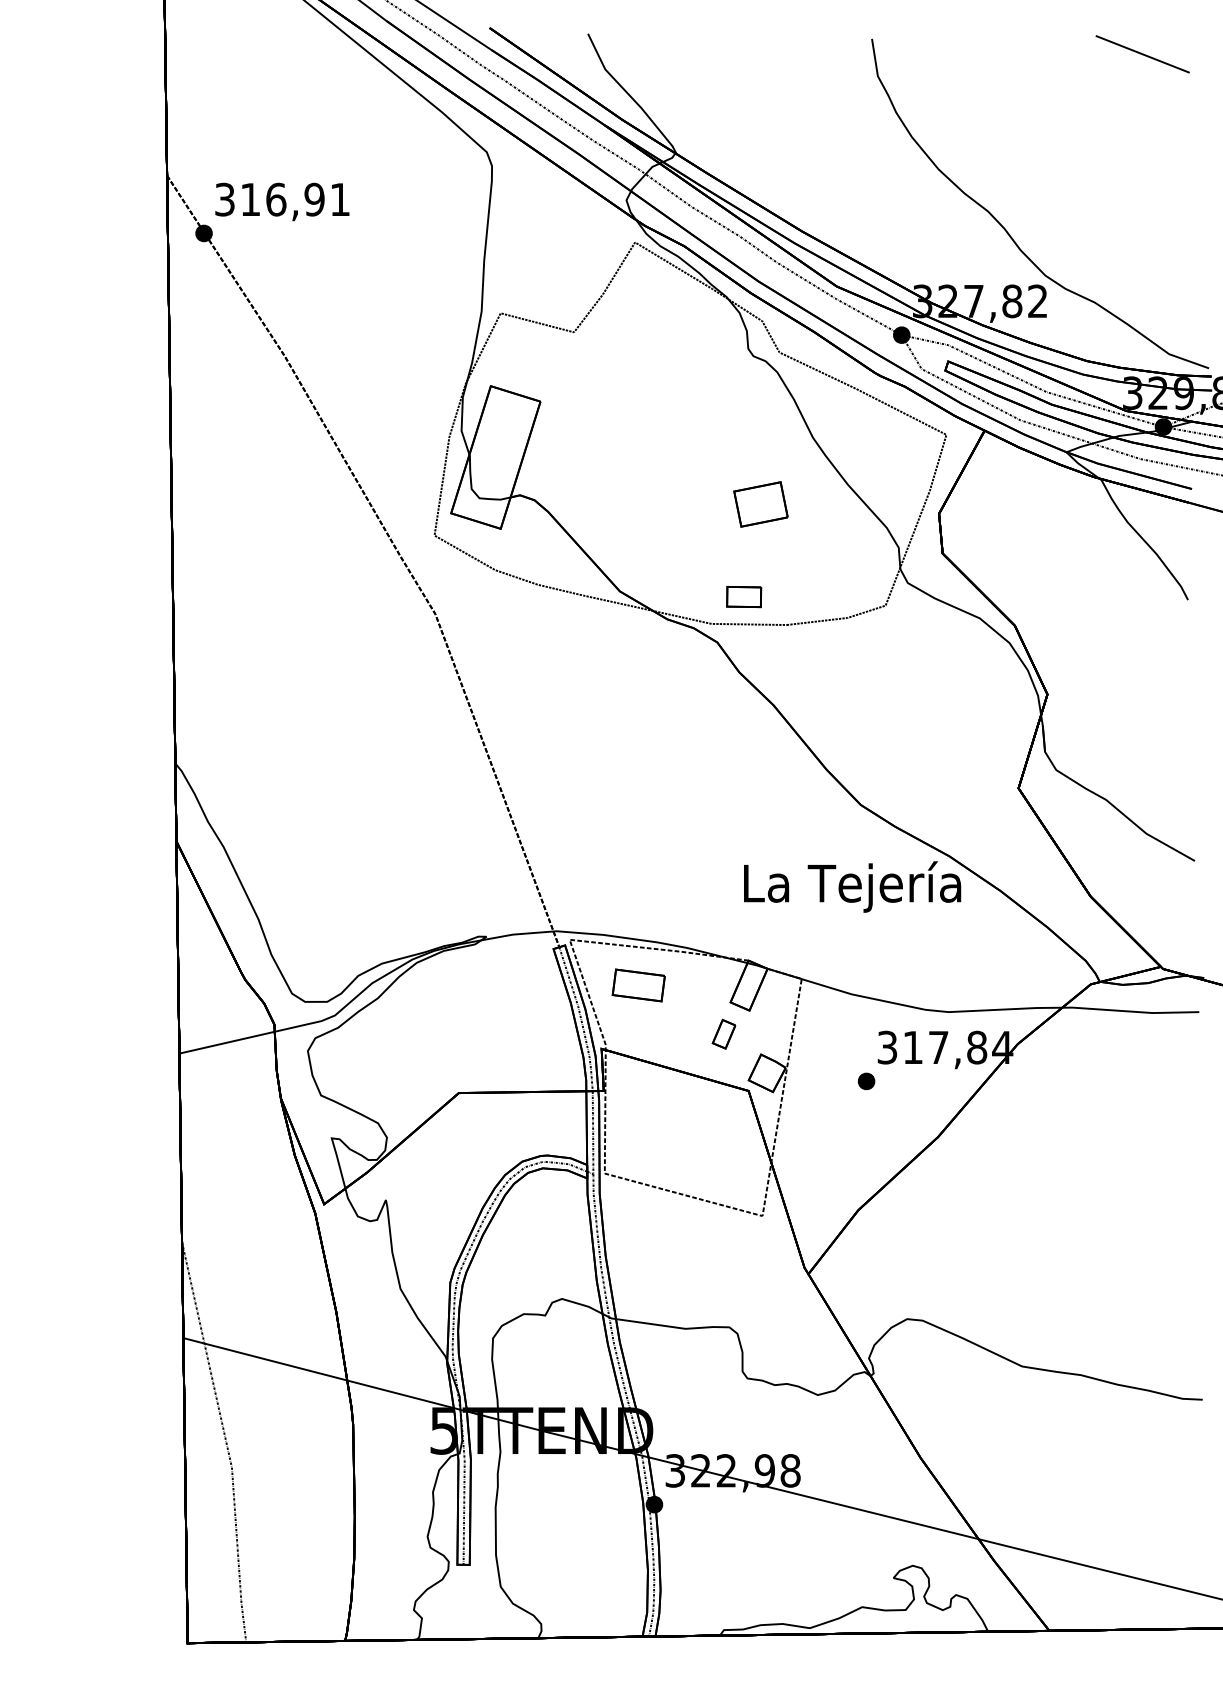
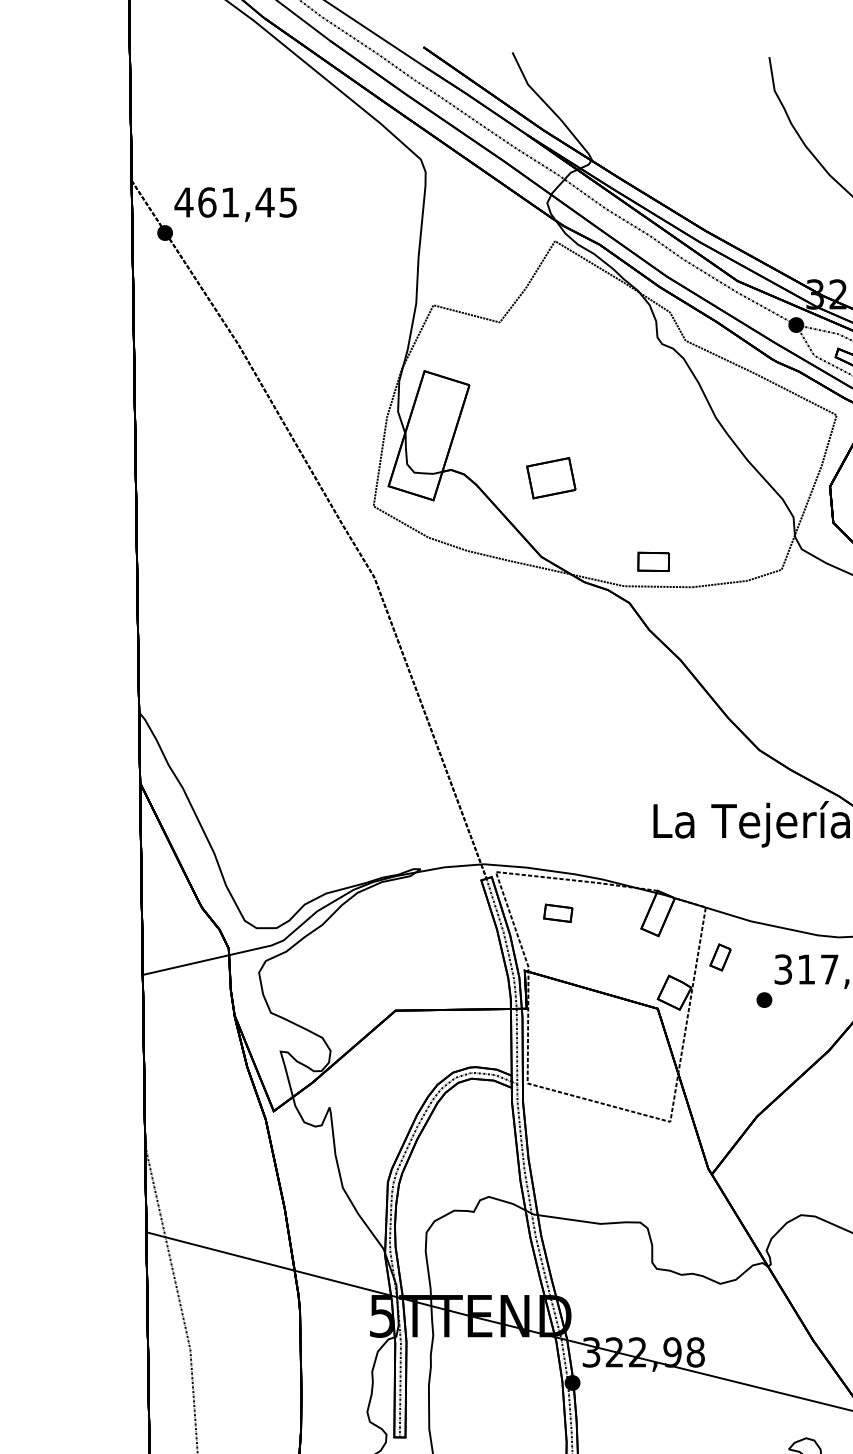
text: (281, 199) -> (235, 202), 316,91 -> 461,45
part: (760, 504) -> (550, 478), moved
part: (638, 985) -> (558, 913), size x0.6
part: (723, 1033) -> (720, 956), moved

